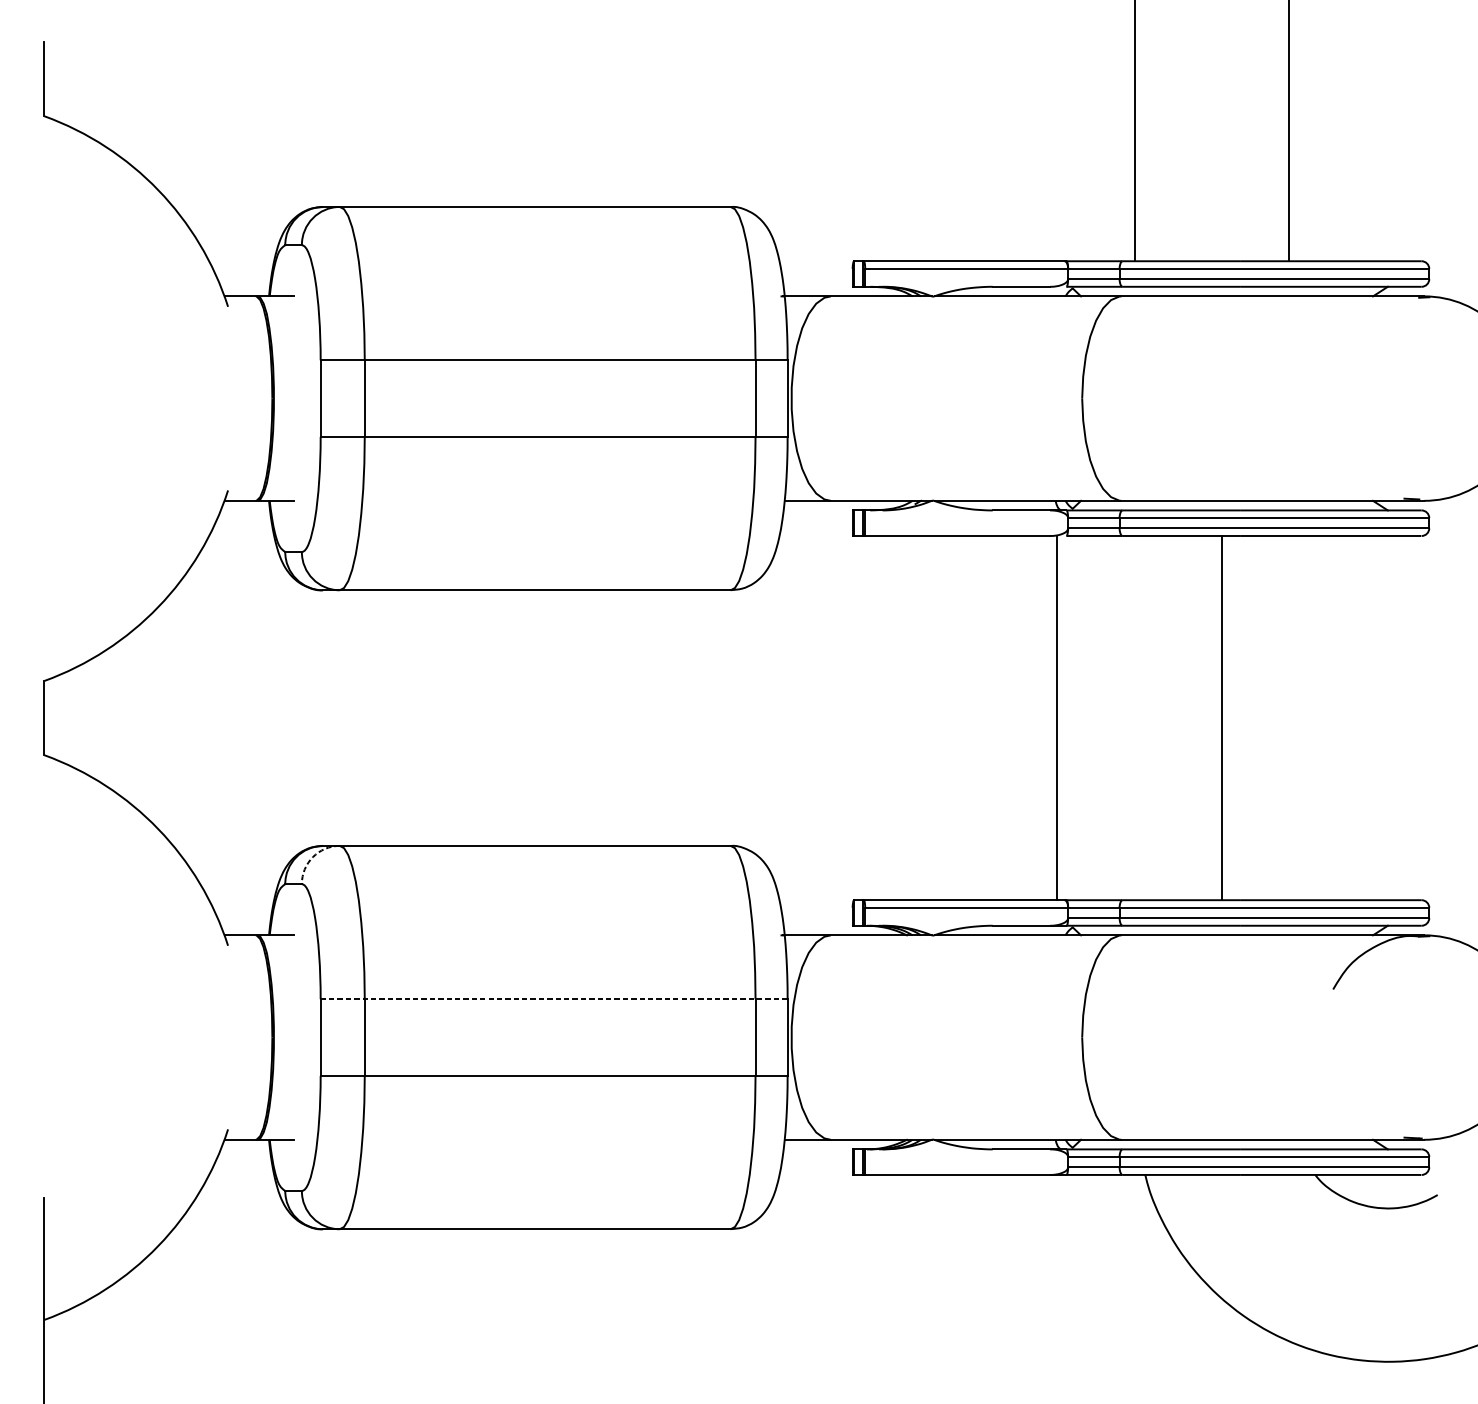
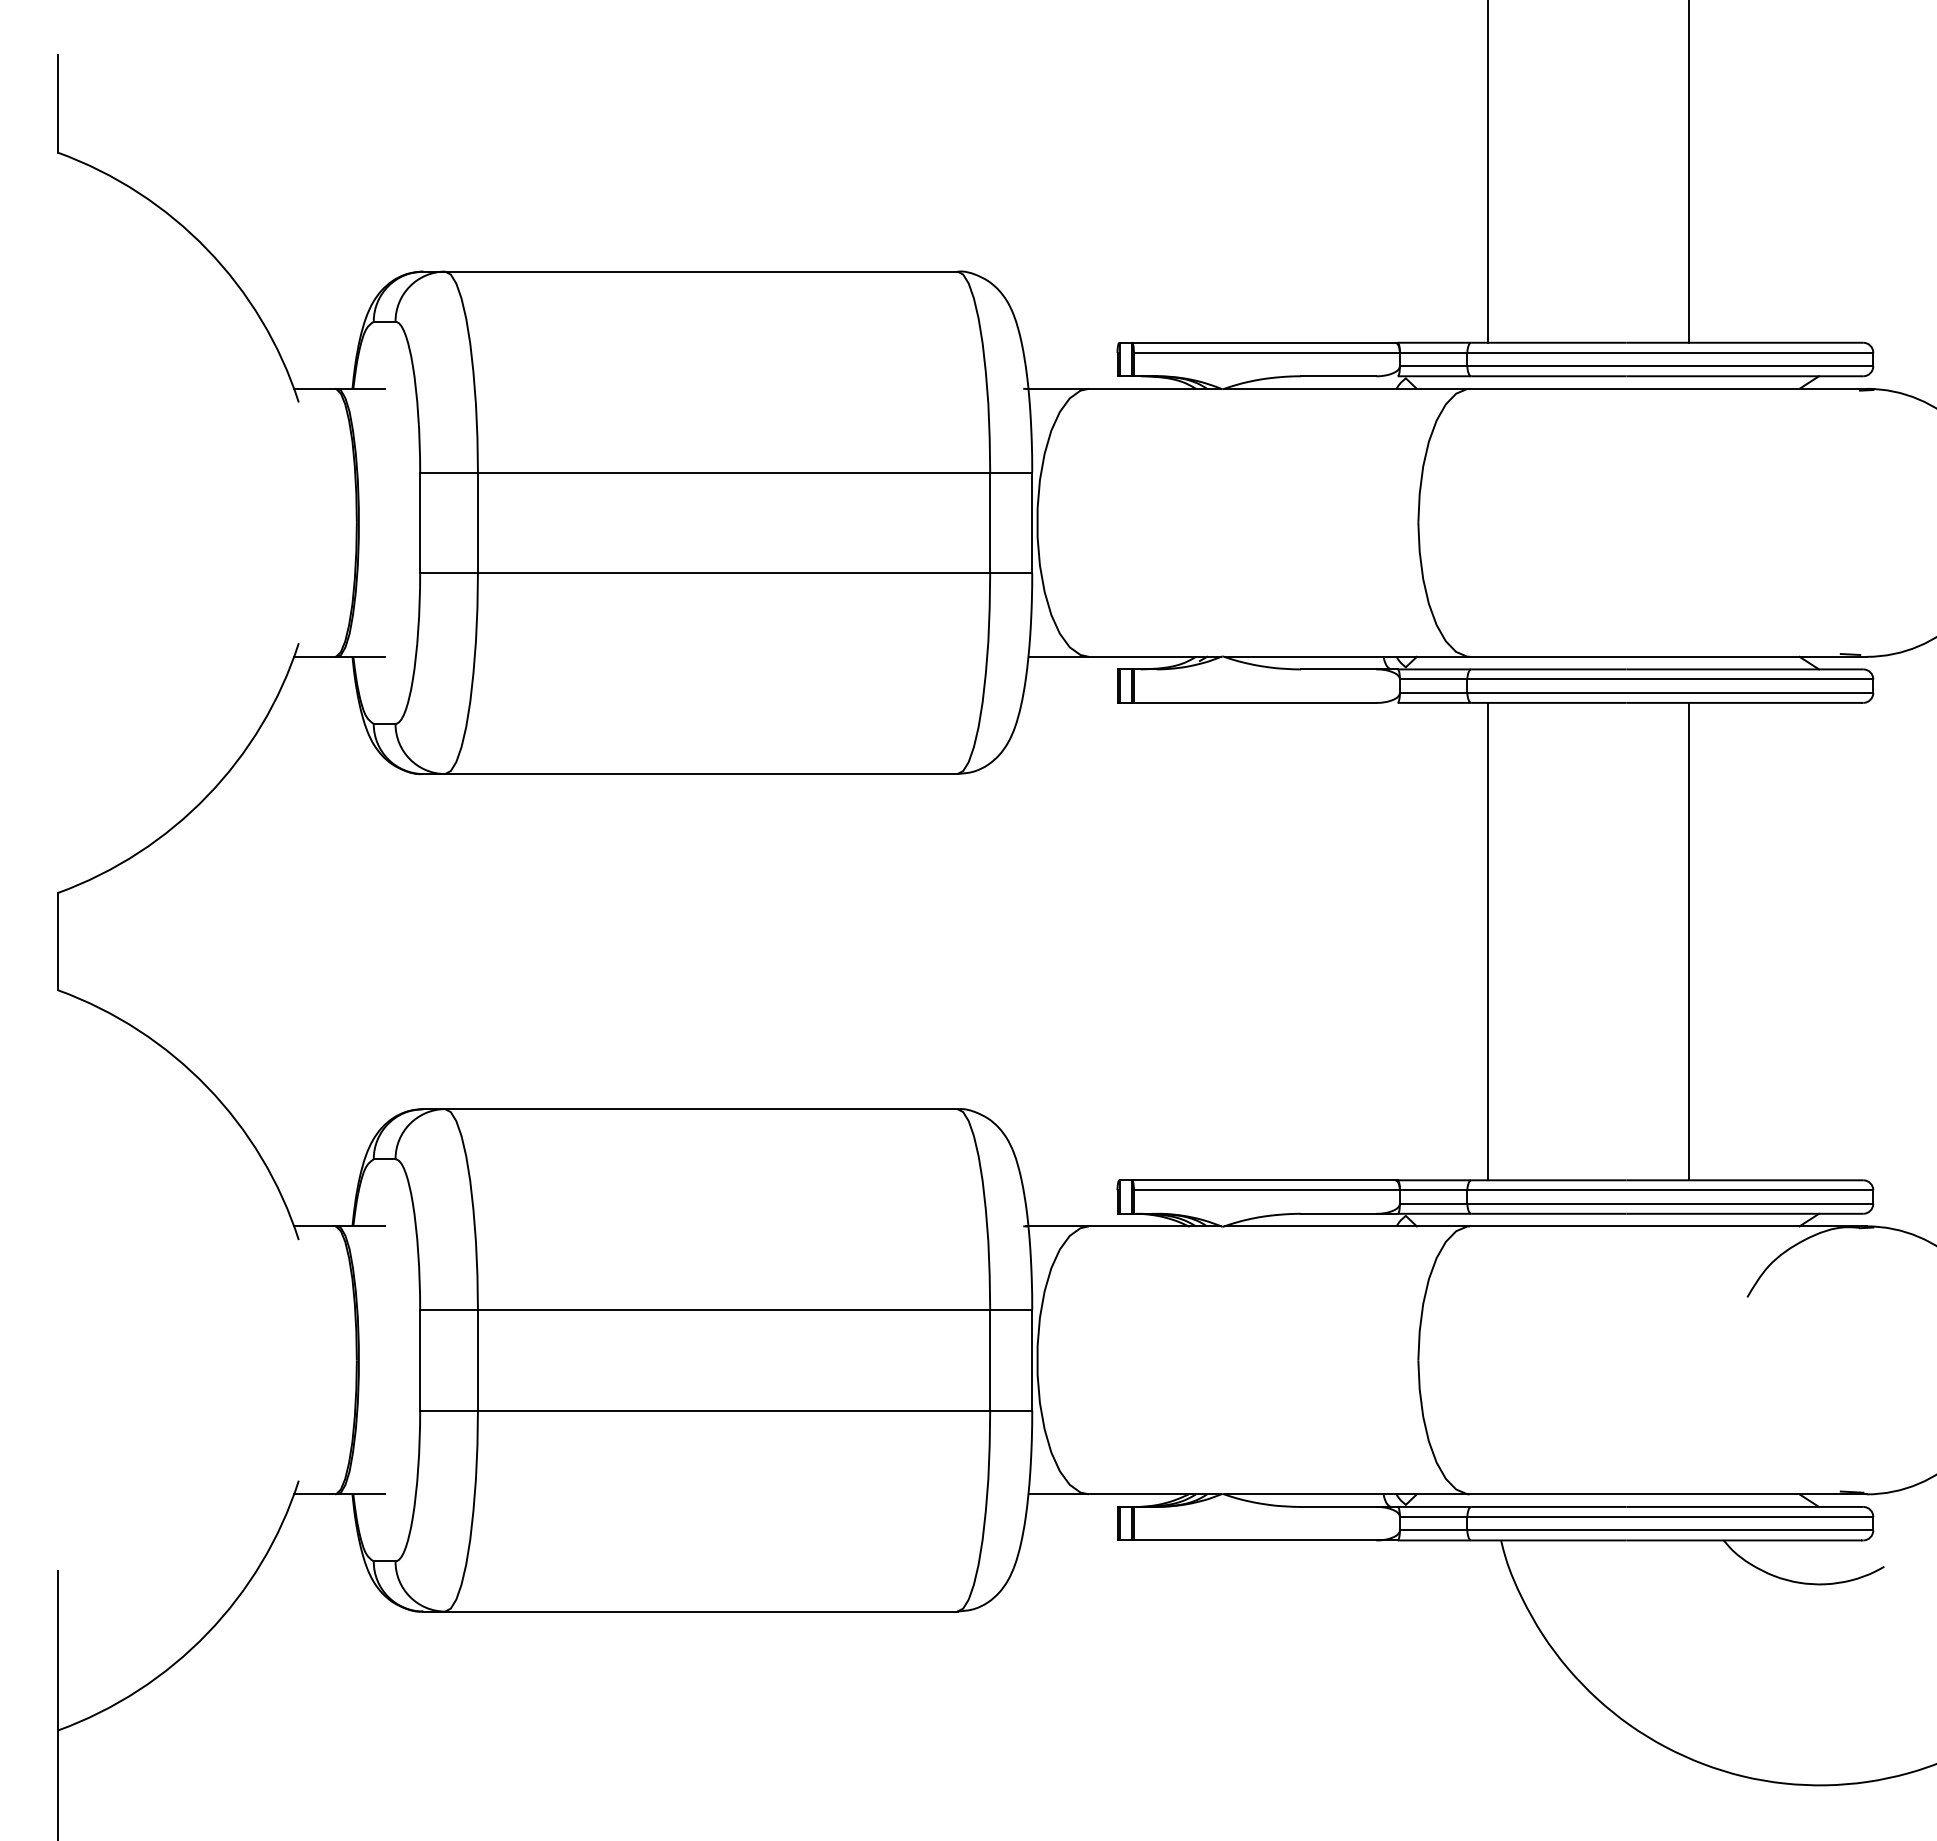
line: (1057, 718) -> (1488, 941), moved
line: (1221, 718) -> (1689, 941), moved
arc: (312, 856) -> (409, 1123), dashed -> solid
line: (554, 999) -> (726, 1310), dashed -> solid

